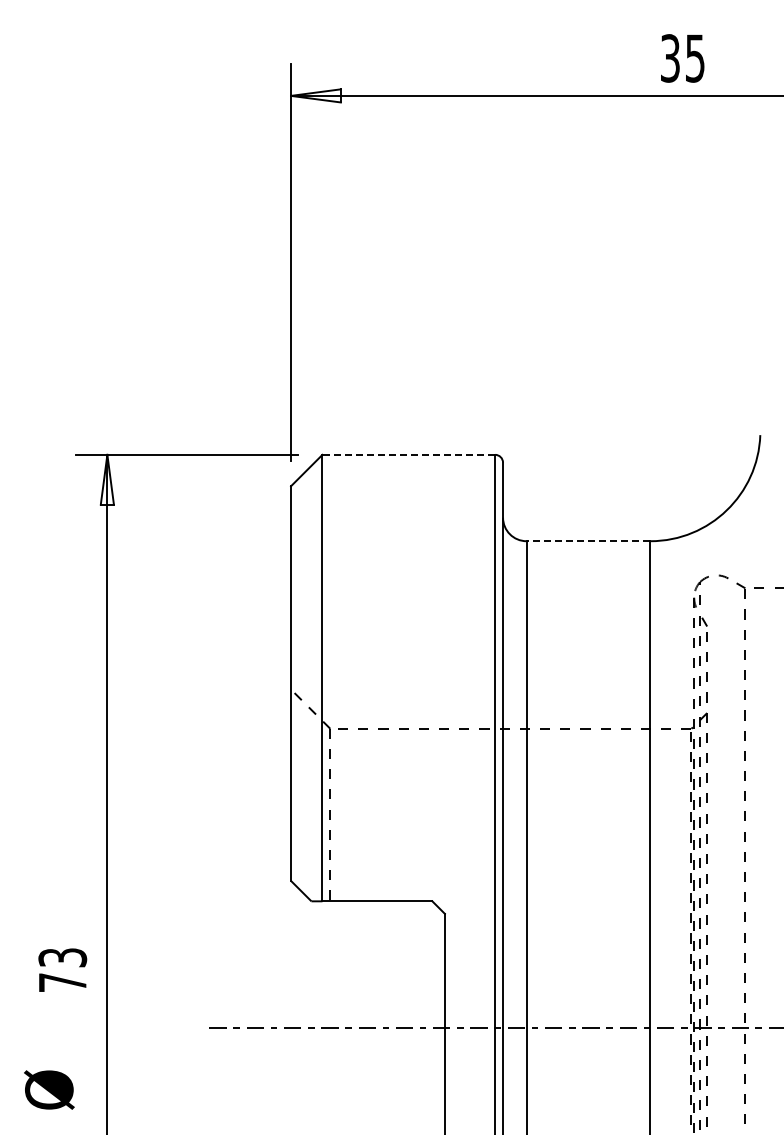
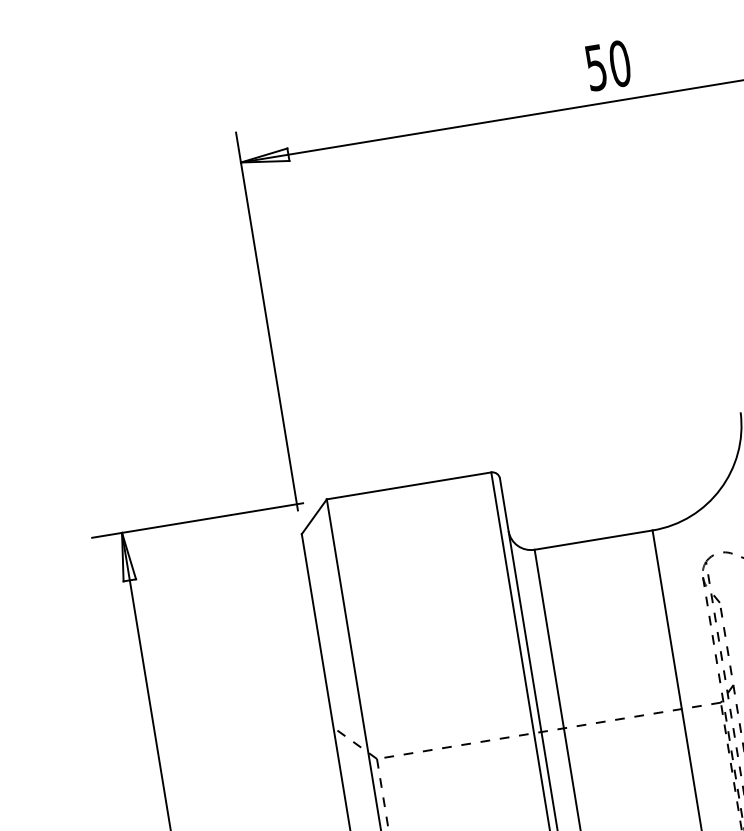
text: (683, 58) -> (608, 65), 35 -> 50
line: (408, 454) -> (408, 485), dashed -> solid
line: (588, 541) -> (593, 540), dashed -> solid

